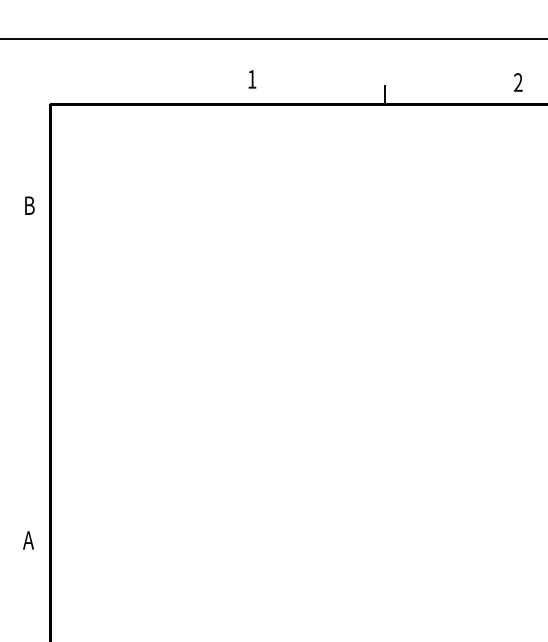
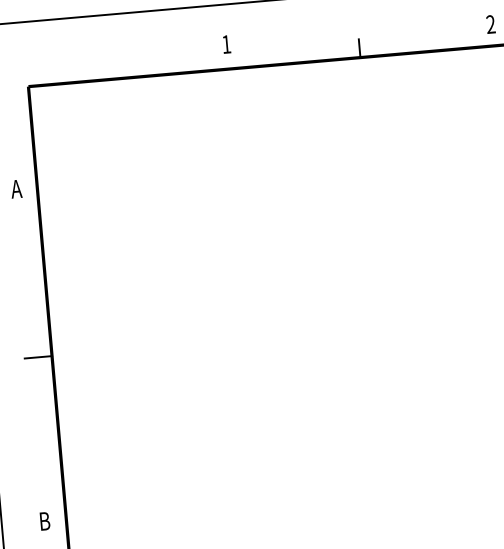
text: (29, 205) -> (16, 188), B -> A
line: (36, 375) -> (38, 356), added
text: (28, 540) -> (44, 521), A -> B

